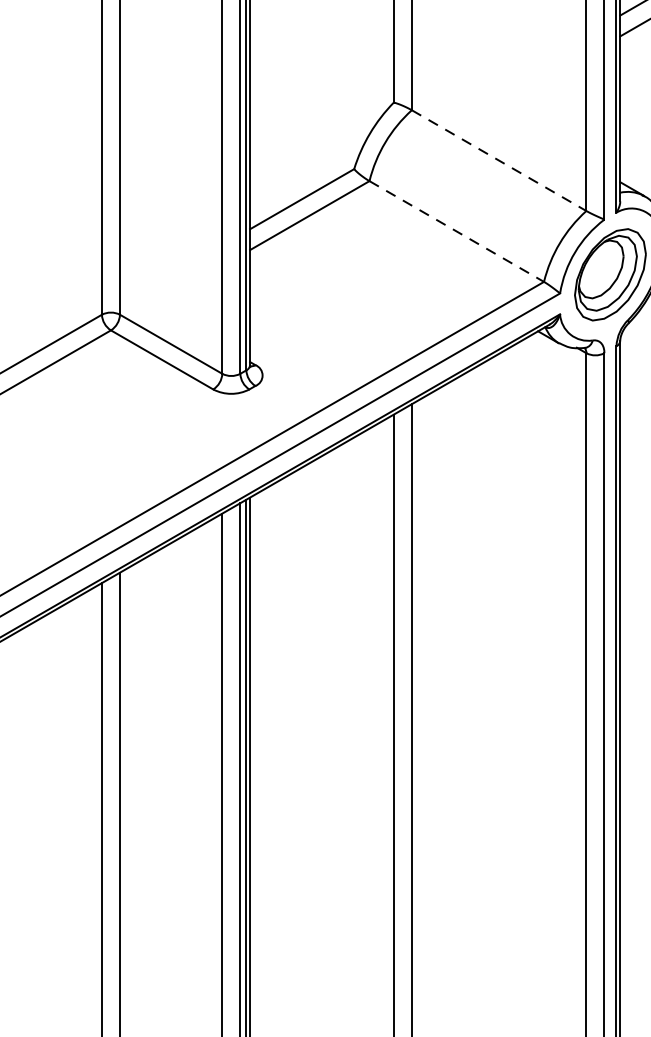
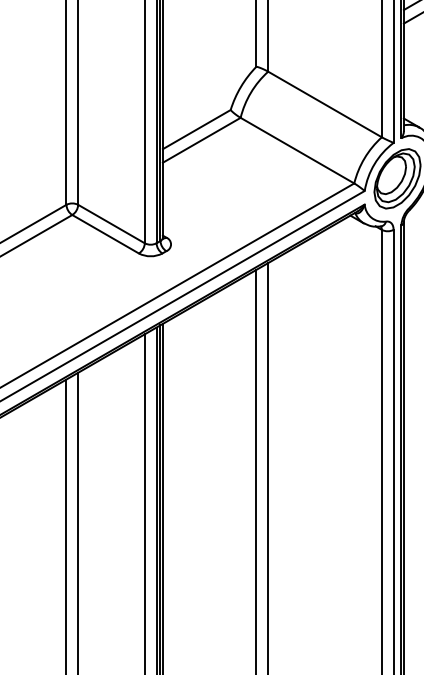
line: (499, 160) -> (325, 104), dashed -> solid
line: (456, 231) -> (297, 150), dashed -> solid

